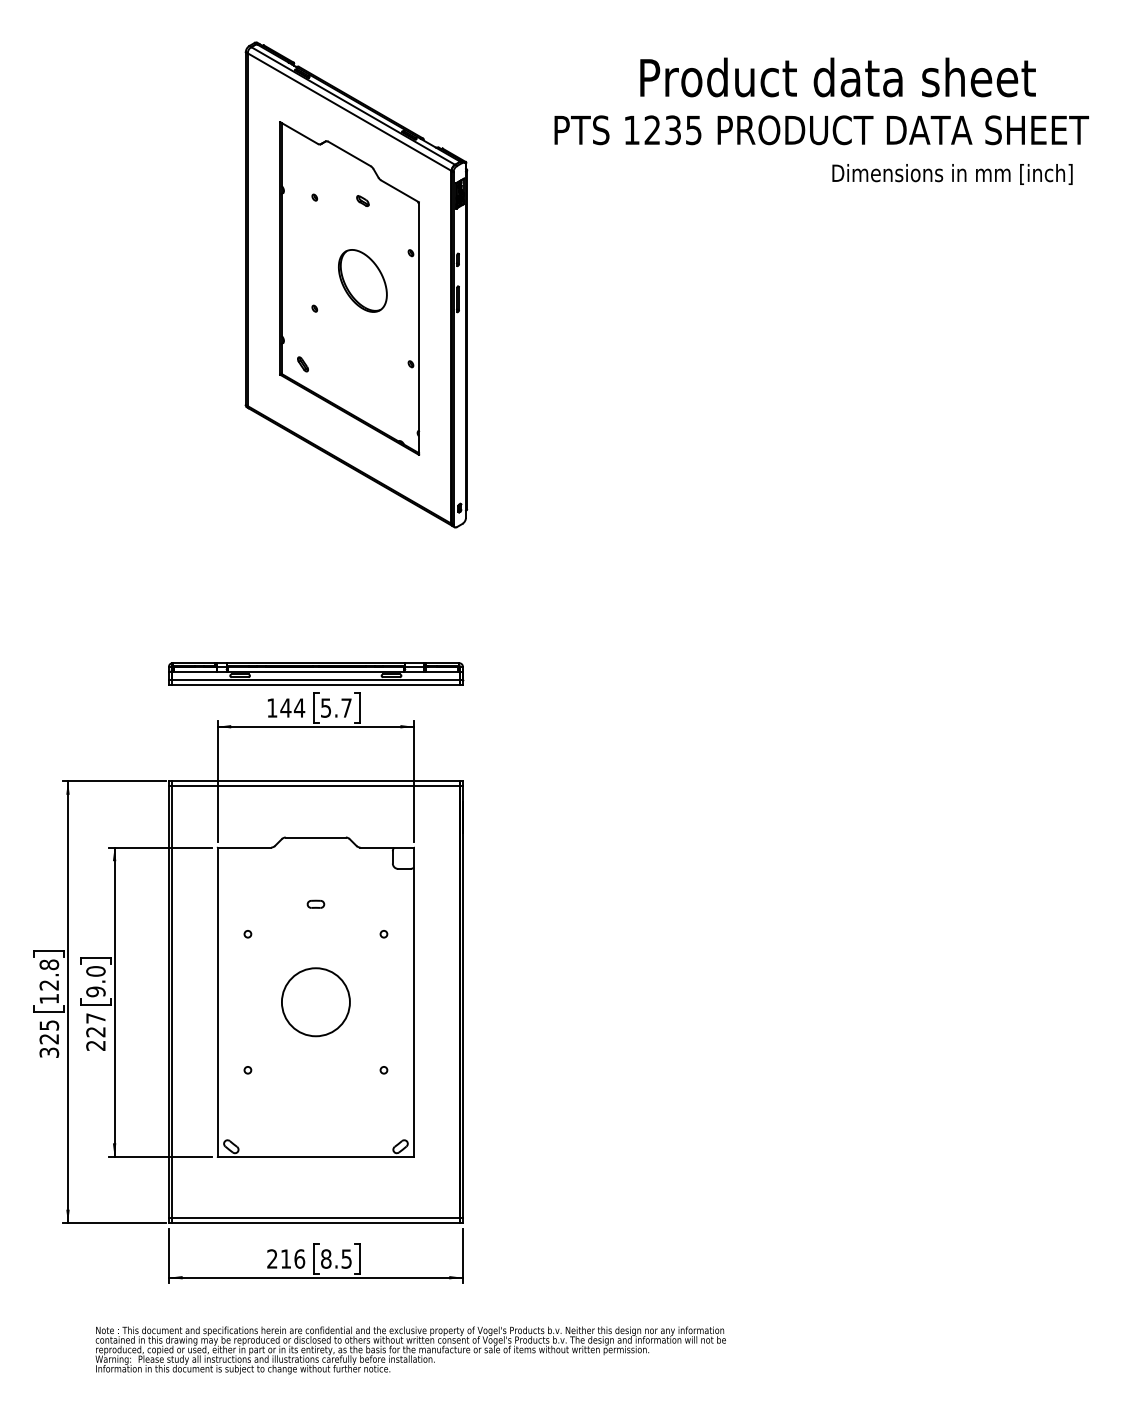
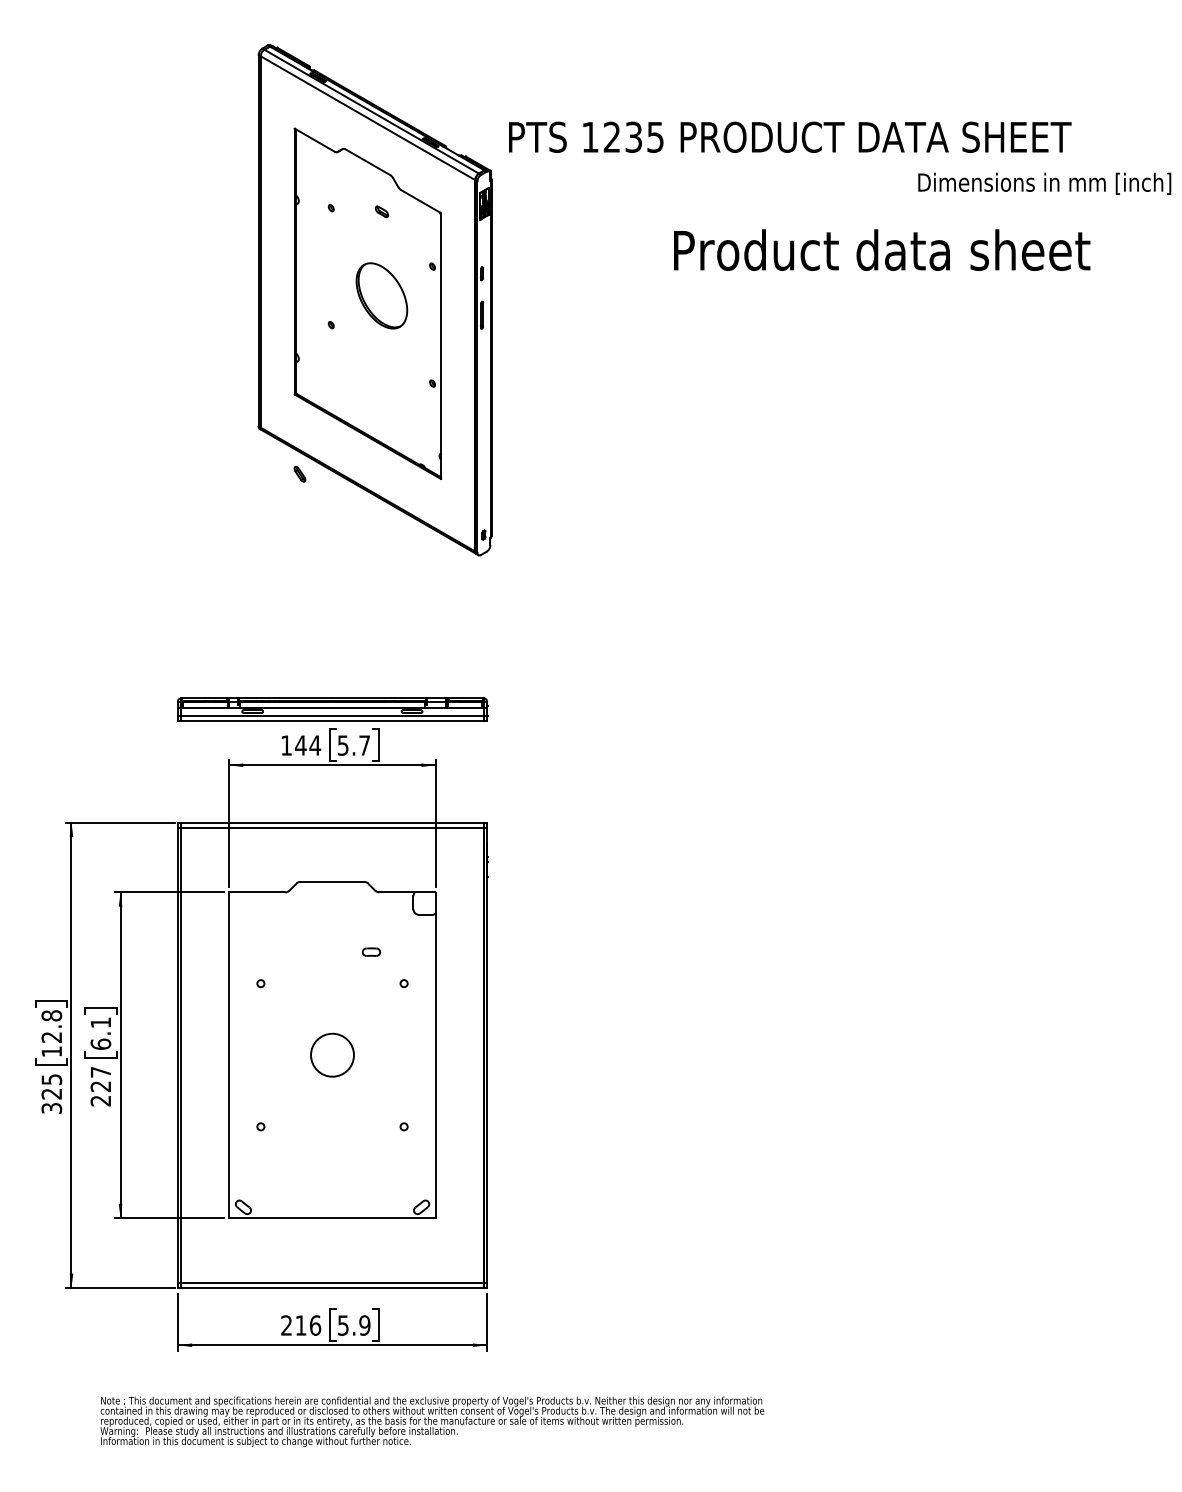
text: (837, 77) -> (881, 250), moved
text: (821, 130) -> (789, 137), moved
text: (952, 174) -> (1044, 183), moved
part: (302, 364) -> (299, 474), moved
part: (315, 903) -> (370, 951), moved
text: (95, 981) -> (100, 1033), 9.0 -> 6.1
circle: (315, 1002) -> (332, 1055), size x0.6
text: (336, 1258) -> (354, 1324), 8.5 -> 5.9

